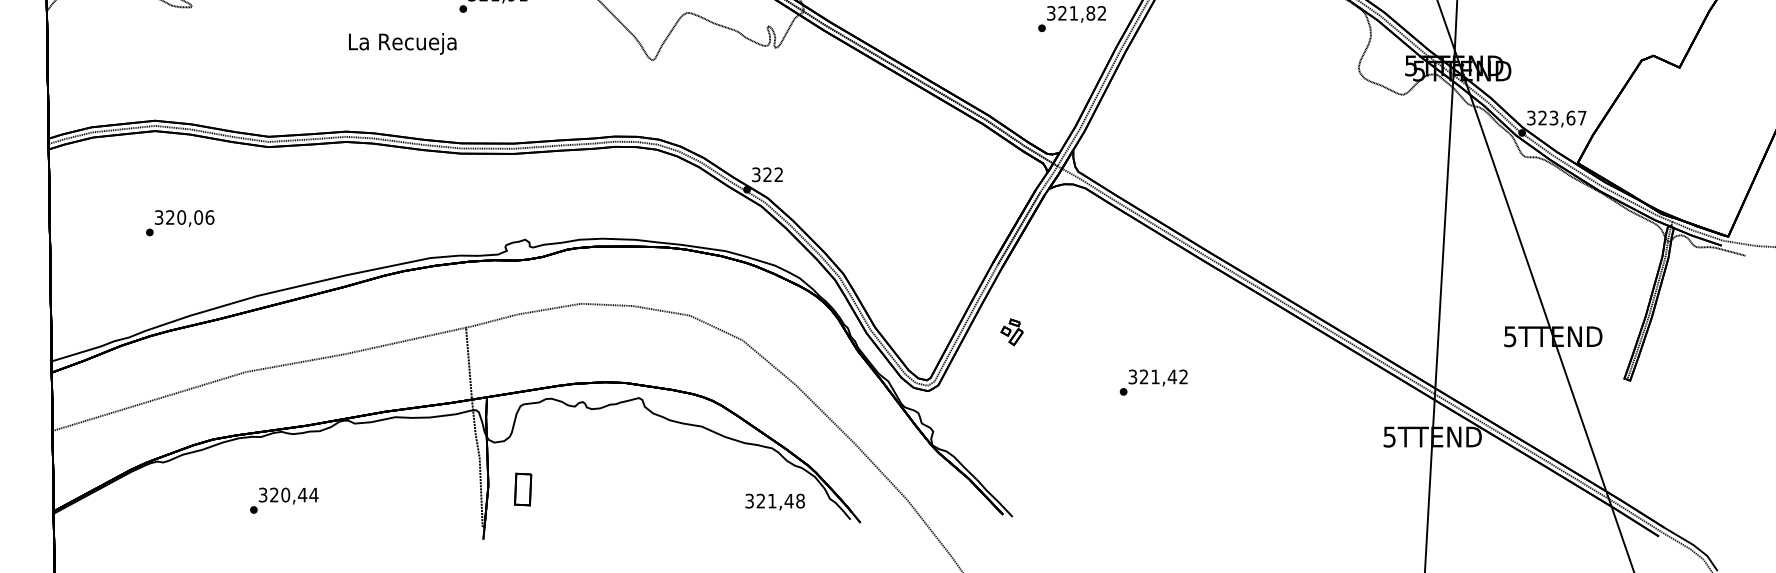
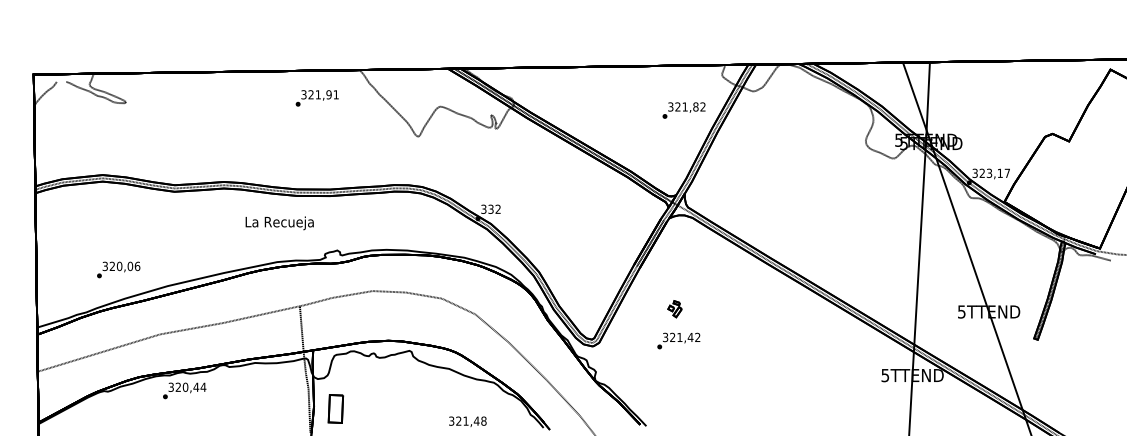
text: (402, 44) -> (279, 223), moved
text: (1571, 116) -> (1000, 172), 323,67 -> 323,17
text: (766, 175) -> (490, 209), 322 -> 332
text: (179, 222) -> (118, 269), moved
part: (1011, 332) -> (674, 309), moved
text: (1153, 381) -> (678, 340), moved
part: (523, 489) -> (336, 408), size x1.4
text: (284, 500) -> (184, 390), moved
text: (774, 501) -> (467, 421), moved

